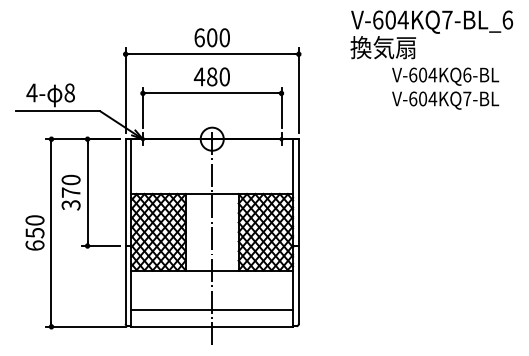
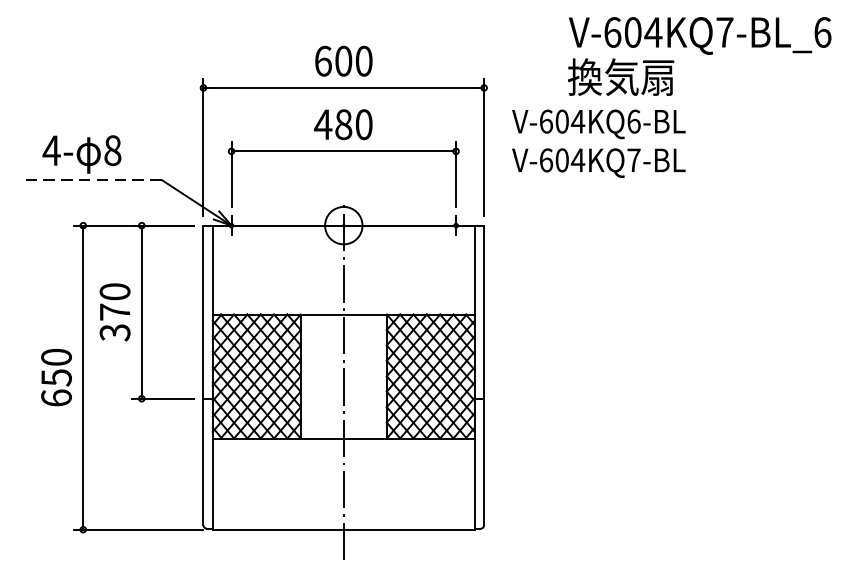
text: (445, 88) -> (598, 143), moved
line: (58, 111) -> (94, 180), solid -> dashed
line: (212, 309) -> (344, 501), removed

